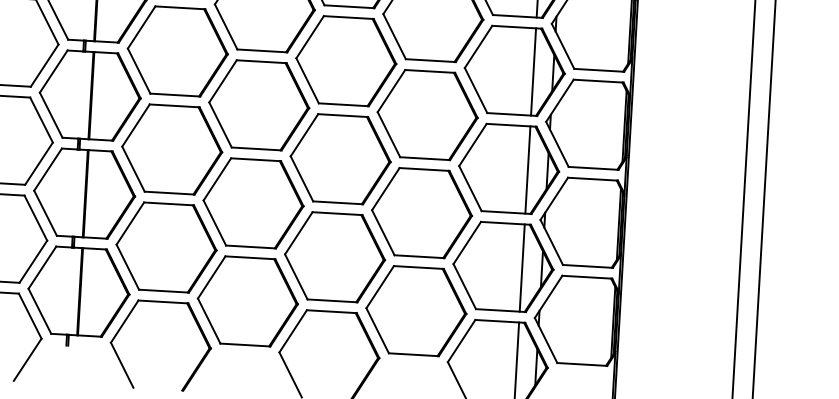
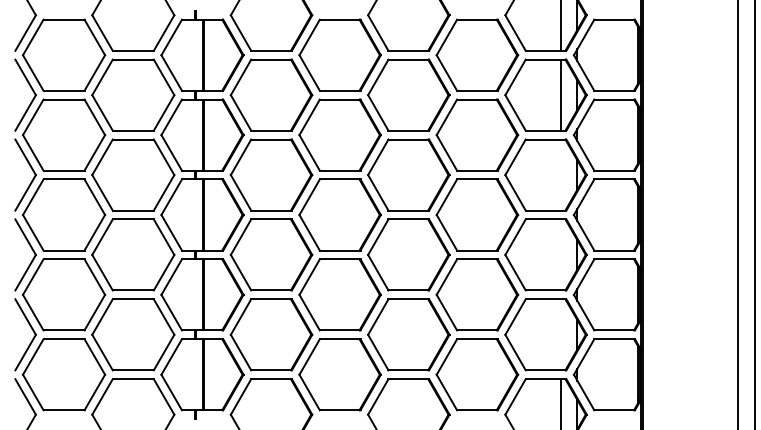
line: (533, 71) -> (561, 174), removed
line: (528, 169) -> (561, 254), removed
line: (522, 267) -> (561, 334), removed

